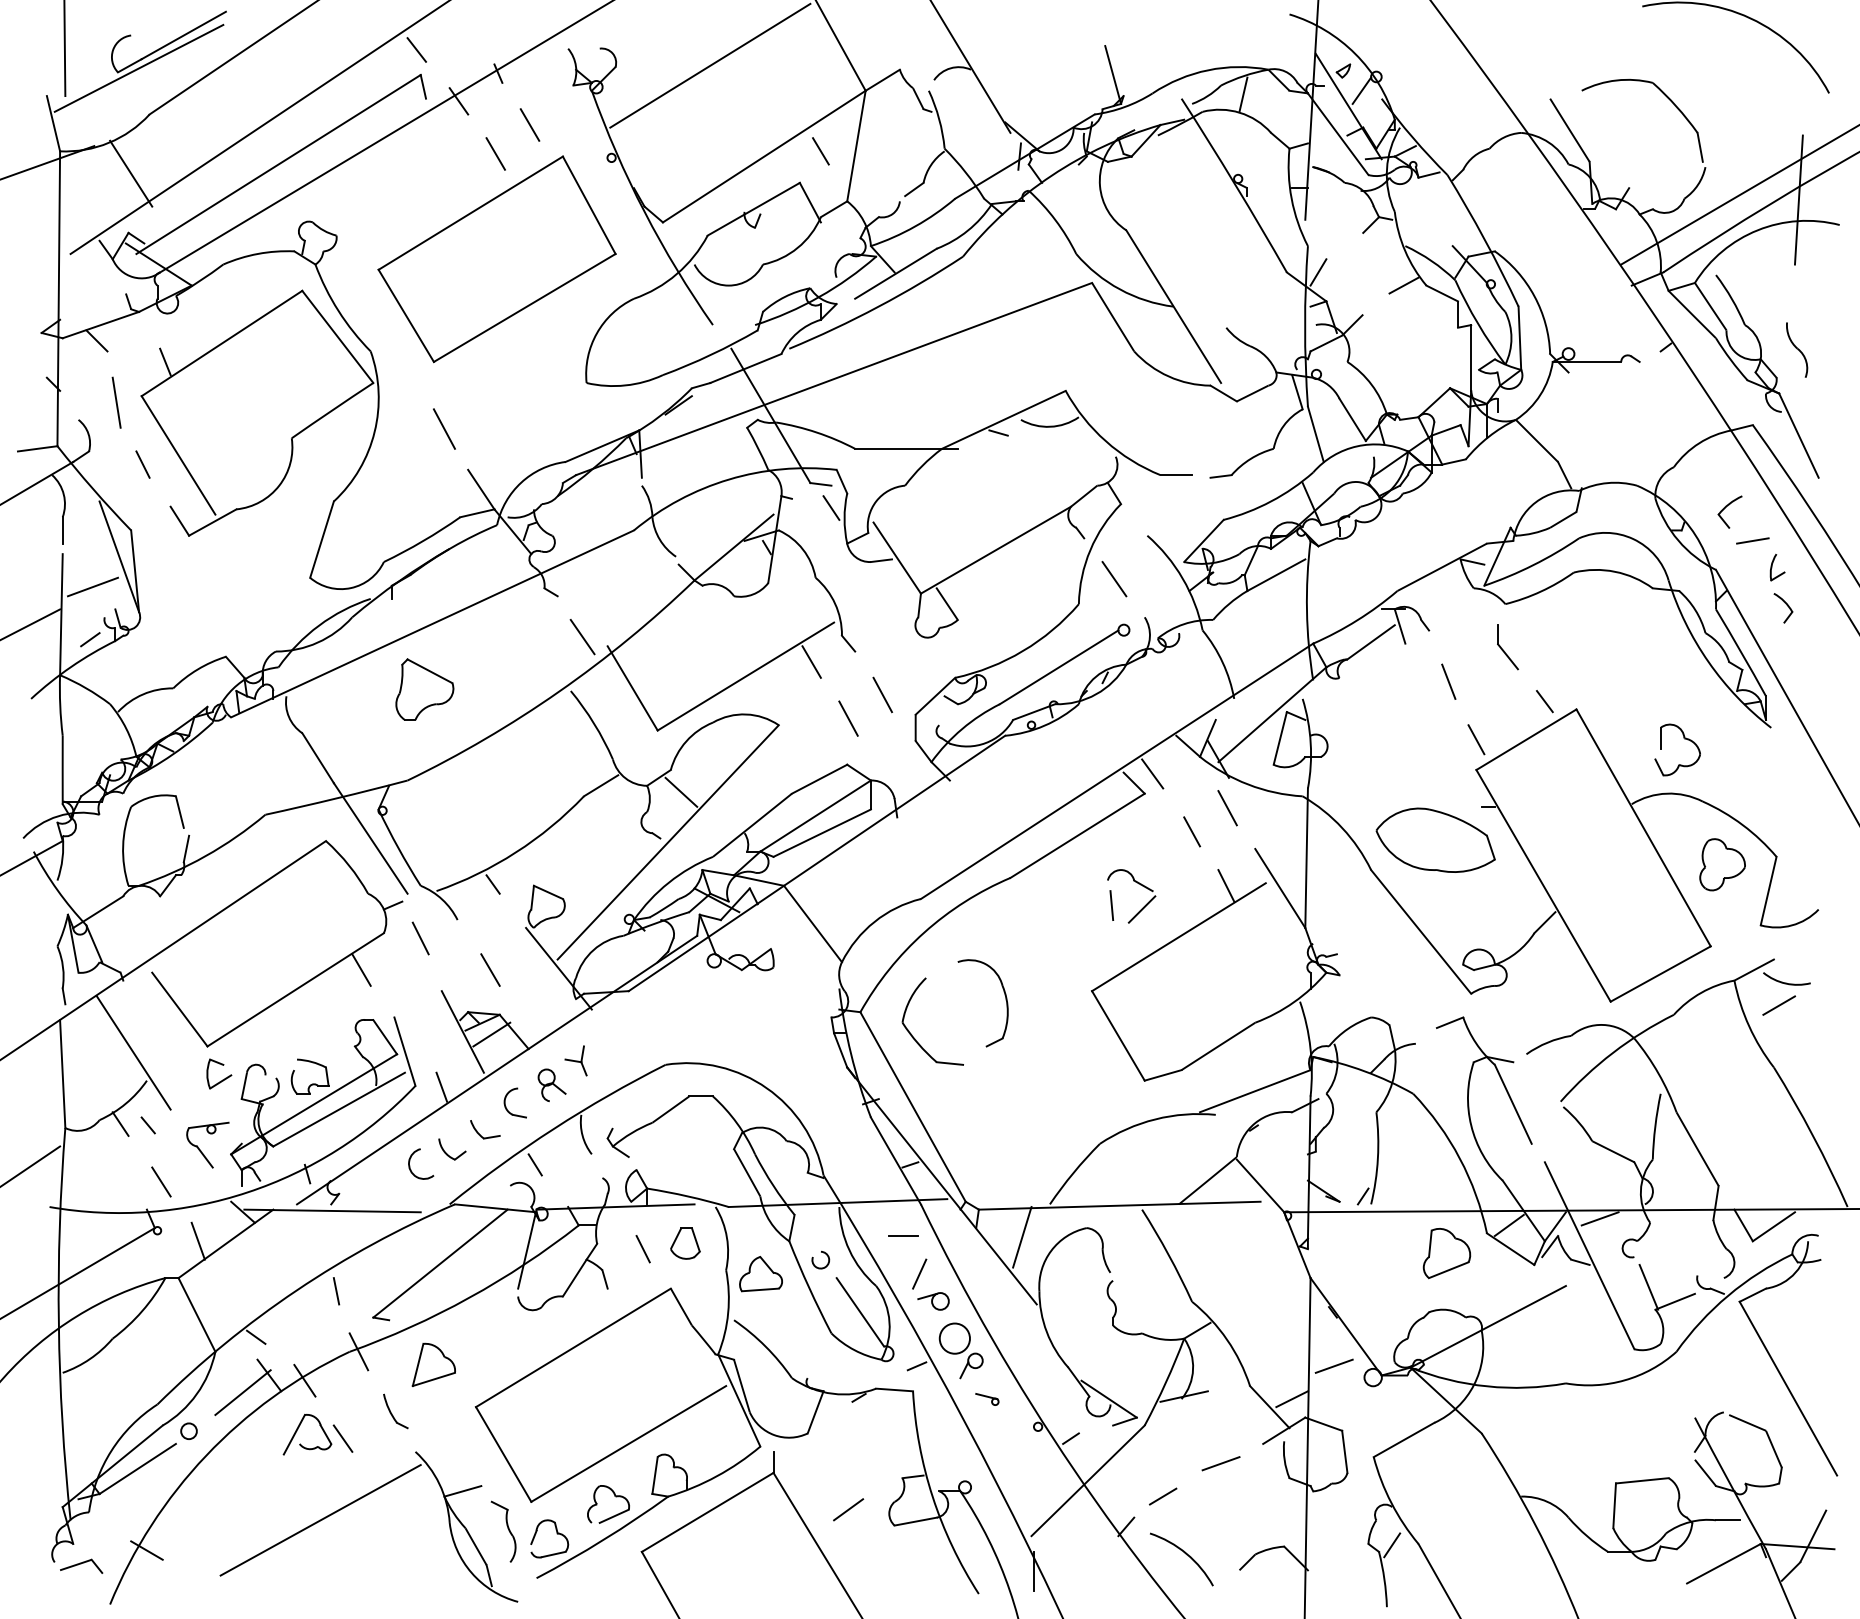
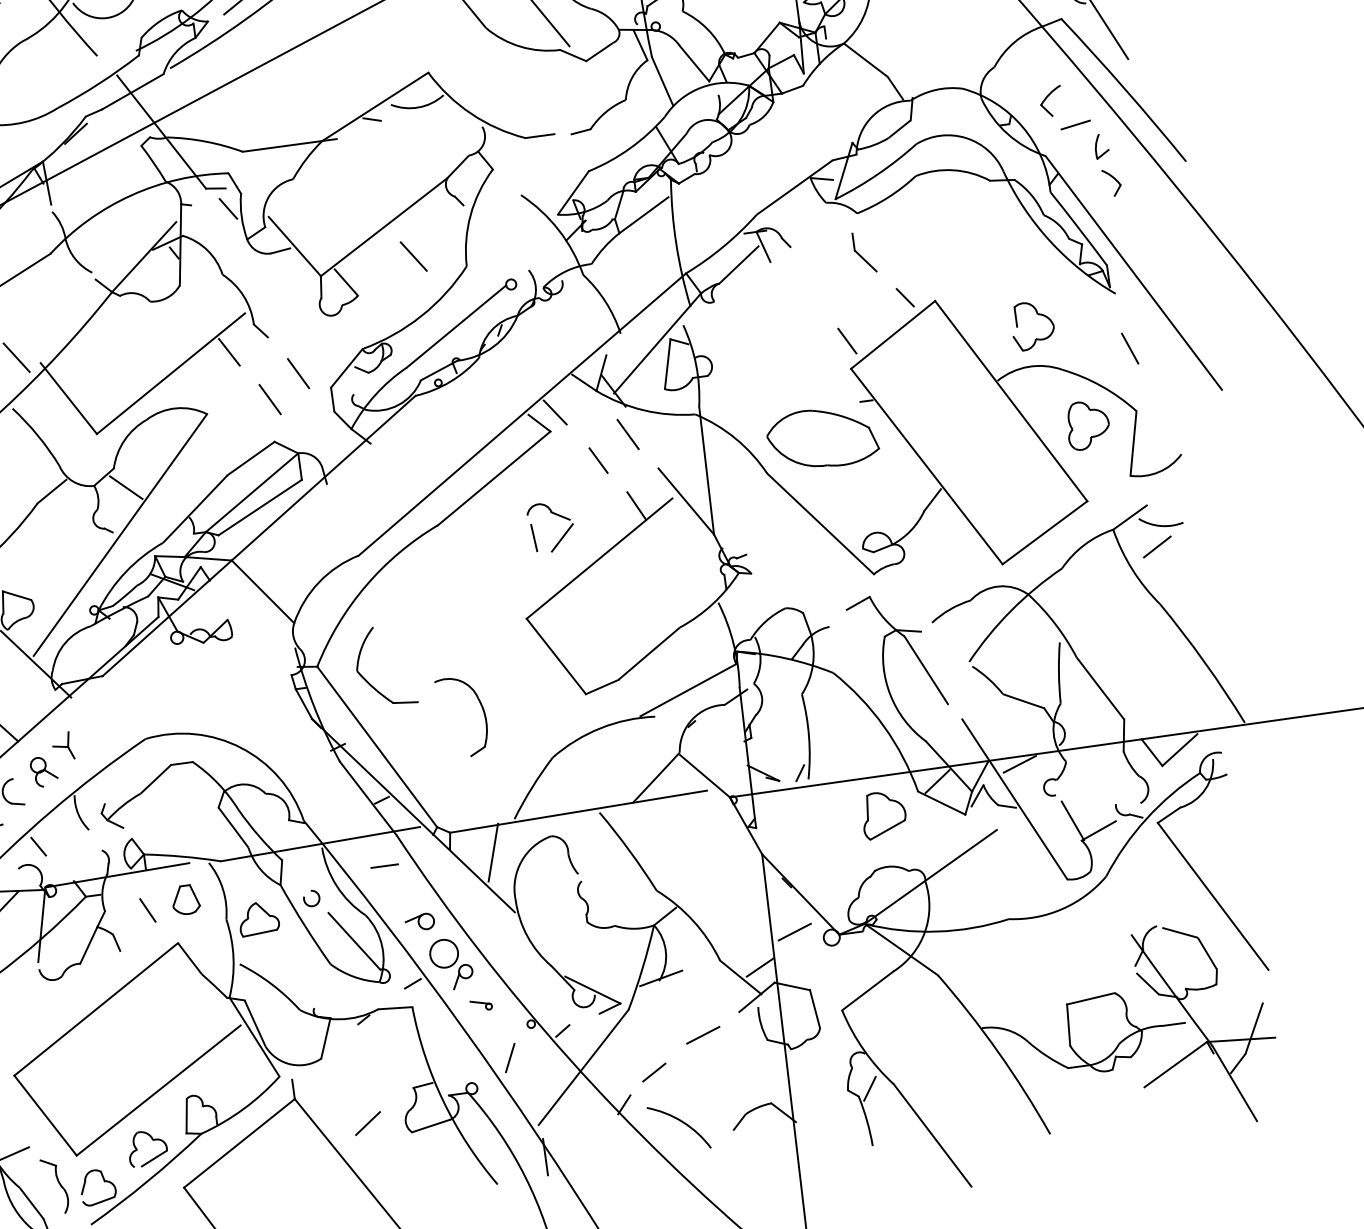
line: (1114, 579) -> (413, 256), moved
line: (1448, 681) -> (1129, 348), moved
part: (1005, 1000) -> (482, 711), moved
line: (919, 1273) -> (510, 1057), moved

